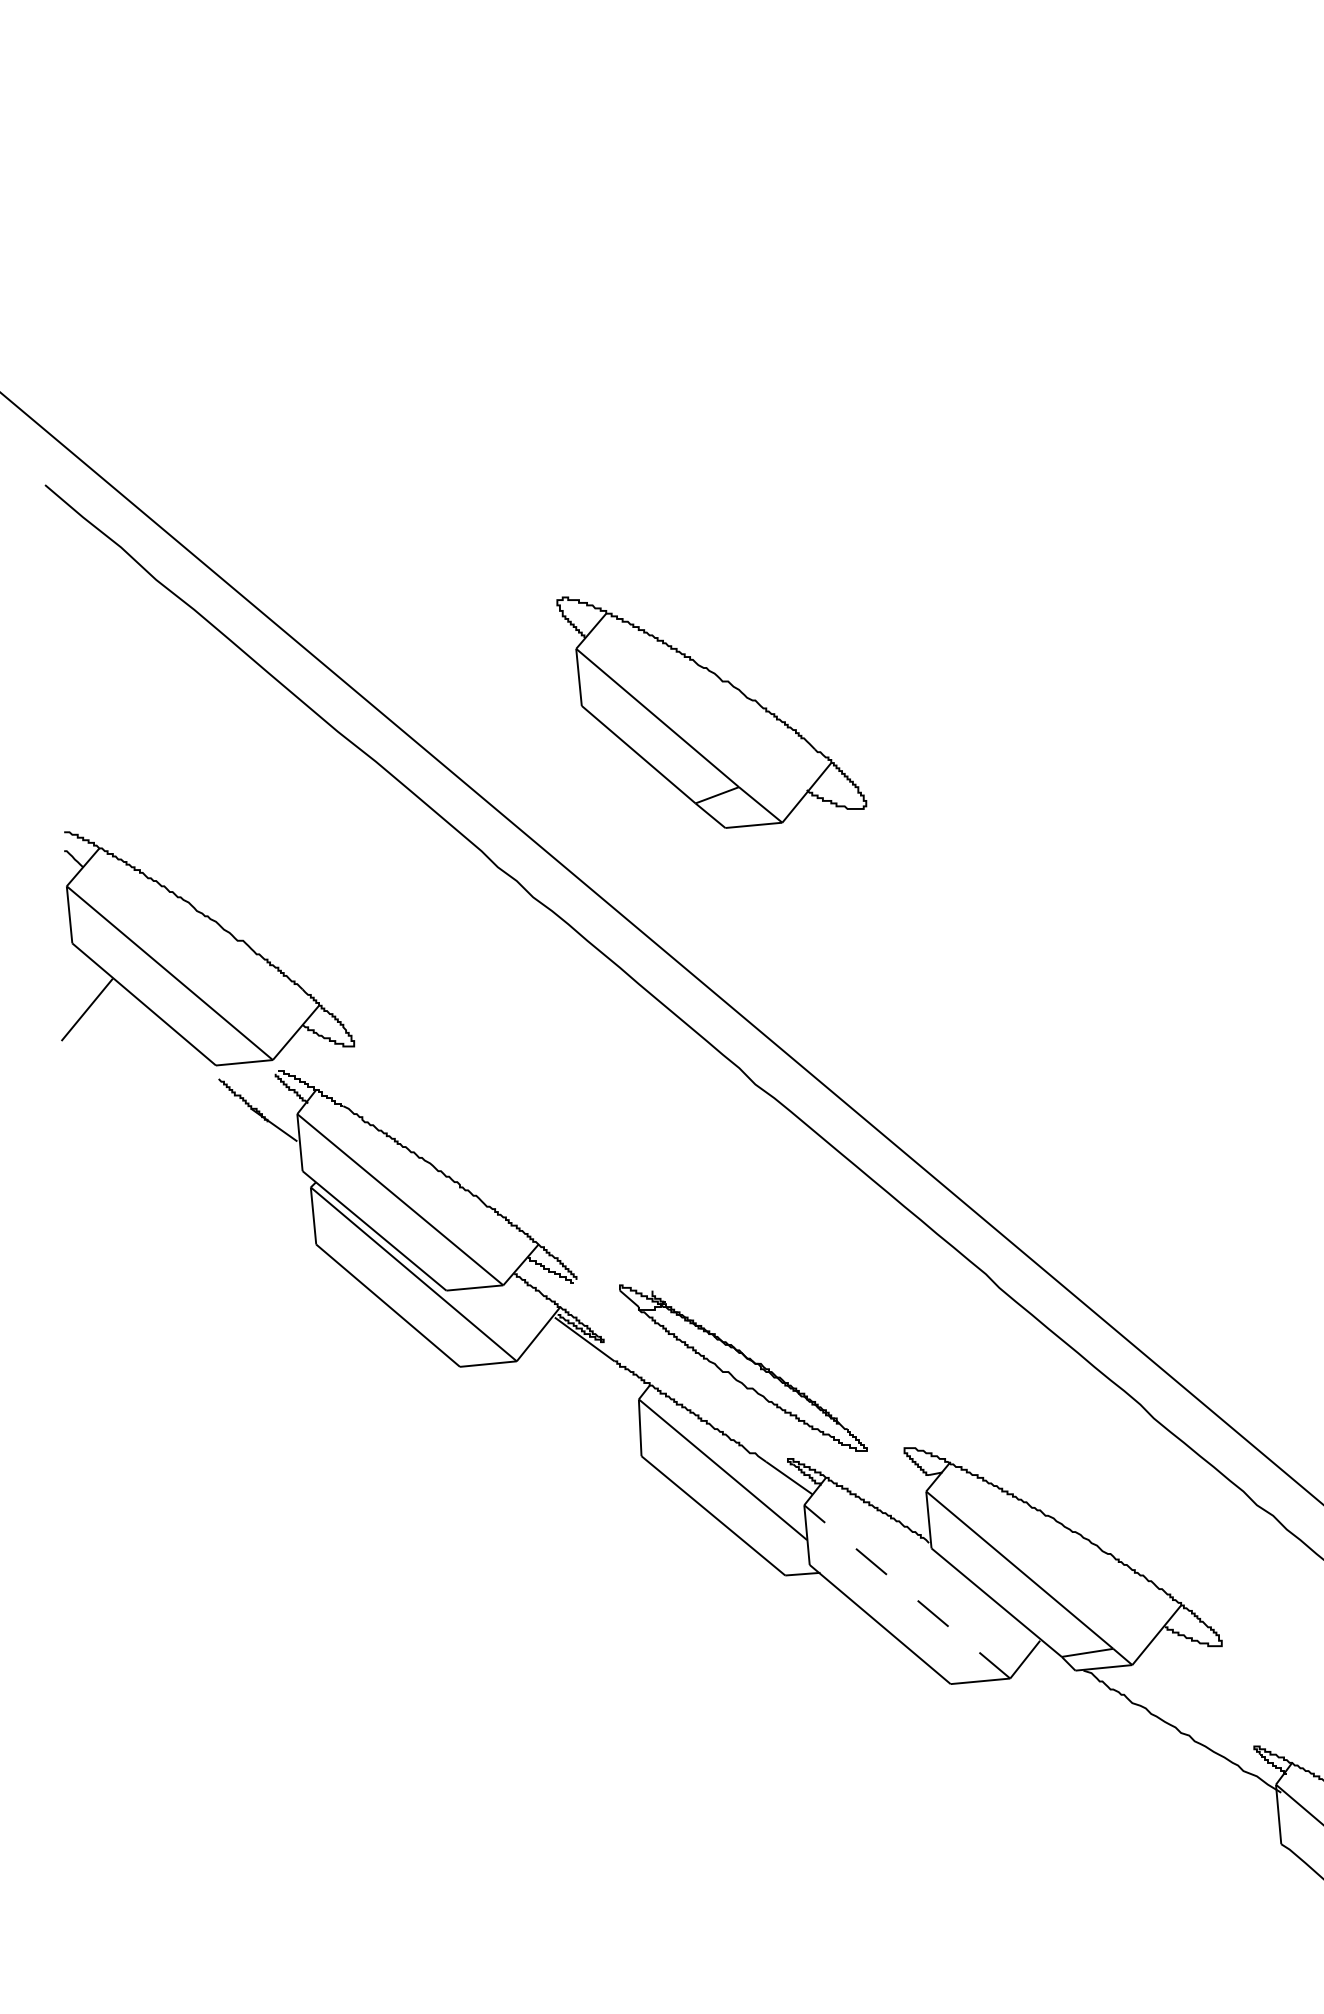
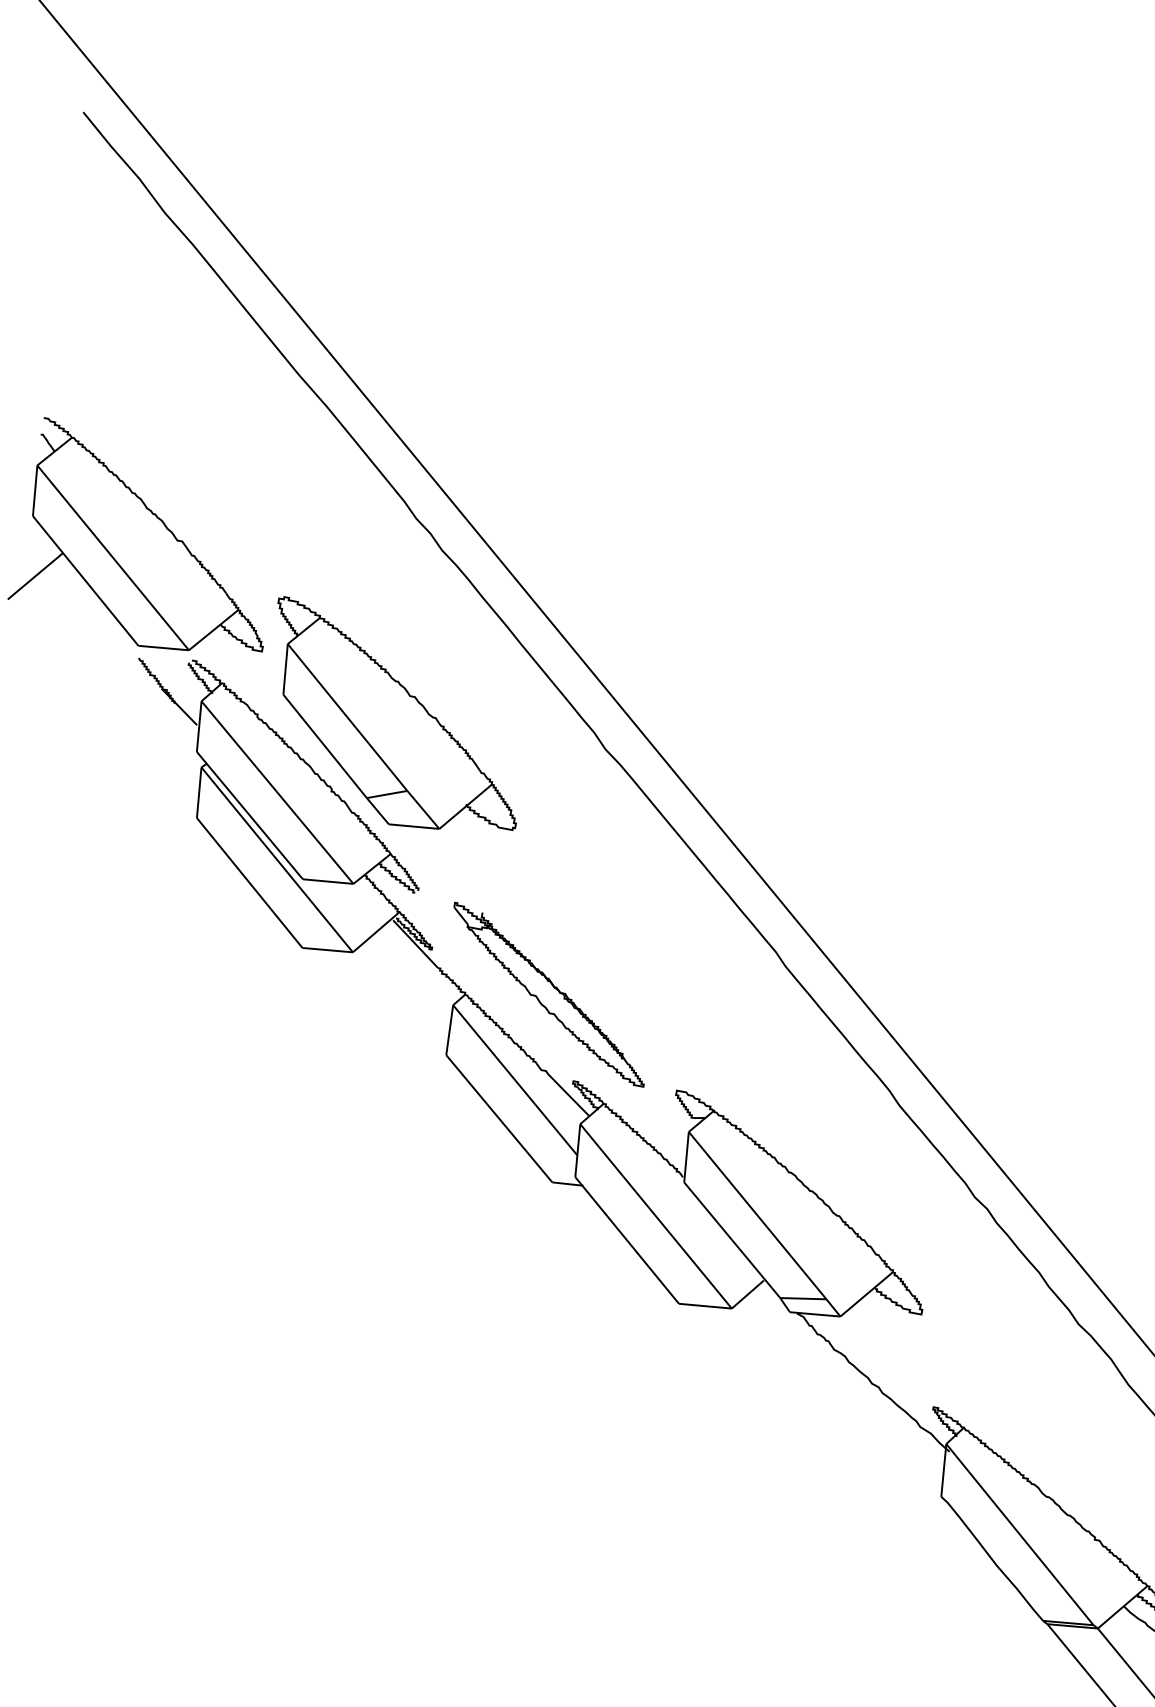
part: (711, 712) -> (395, 721), moved
line: (907, 1591) -> (656, 1216), dashed -> solid

